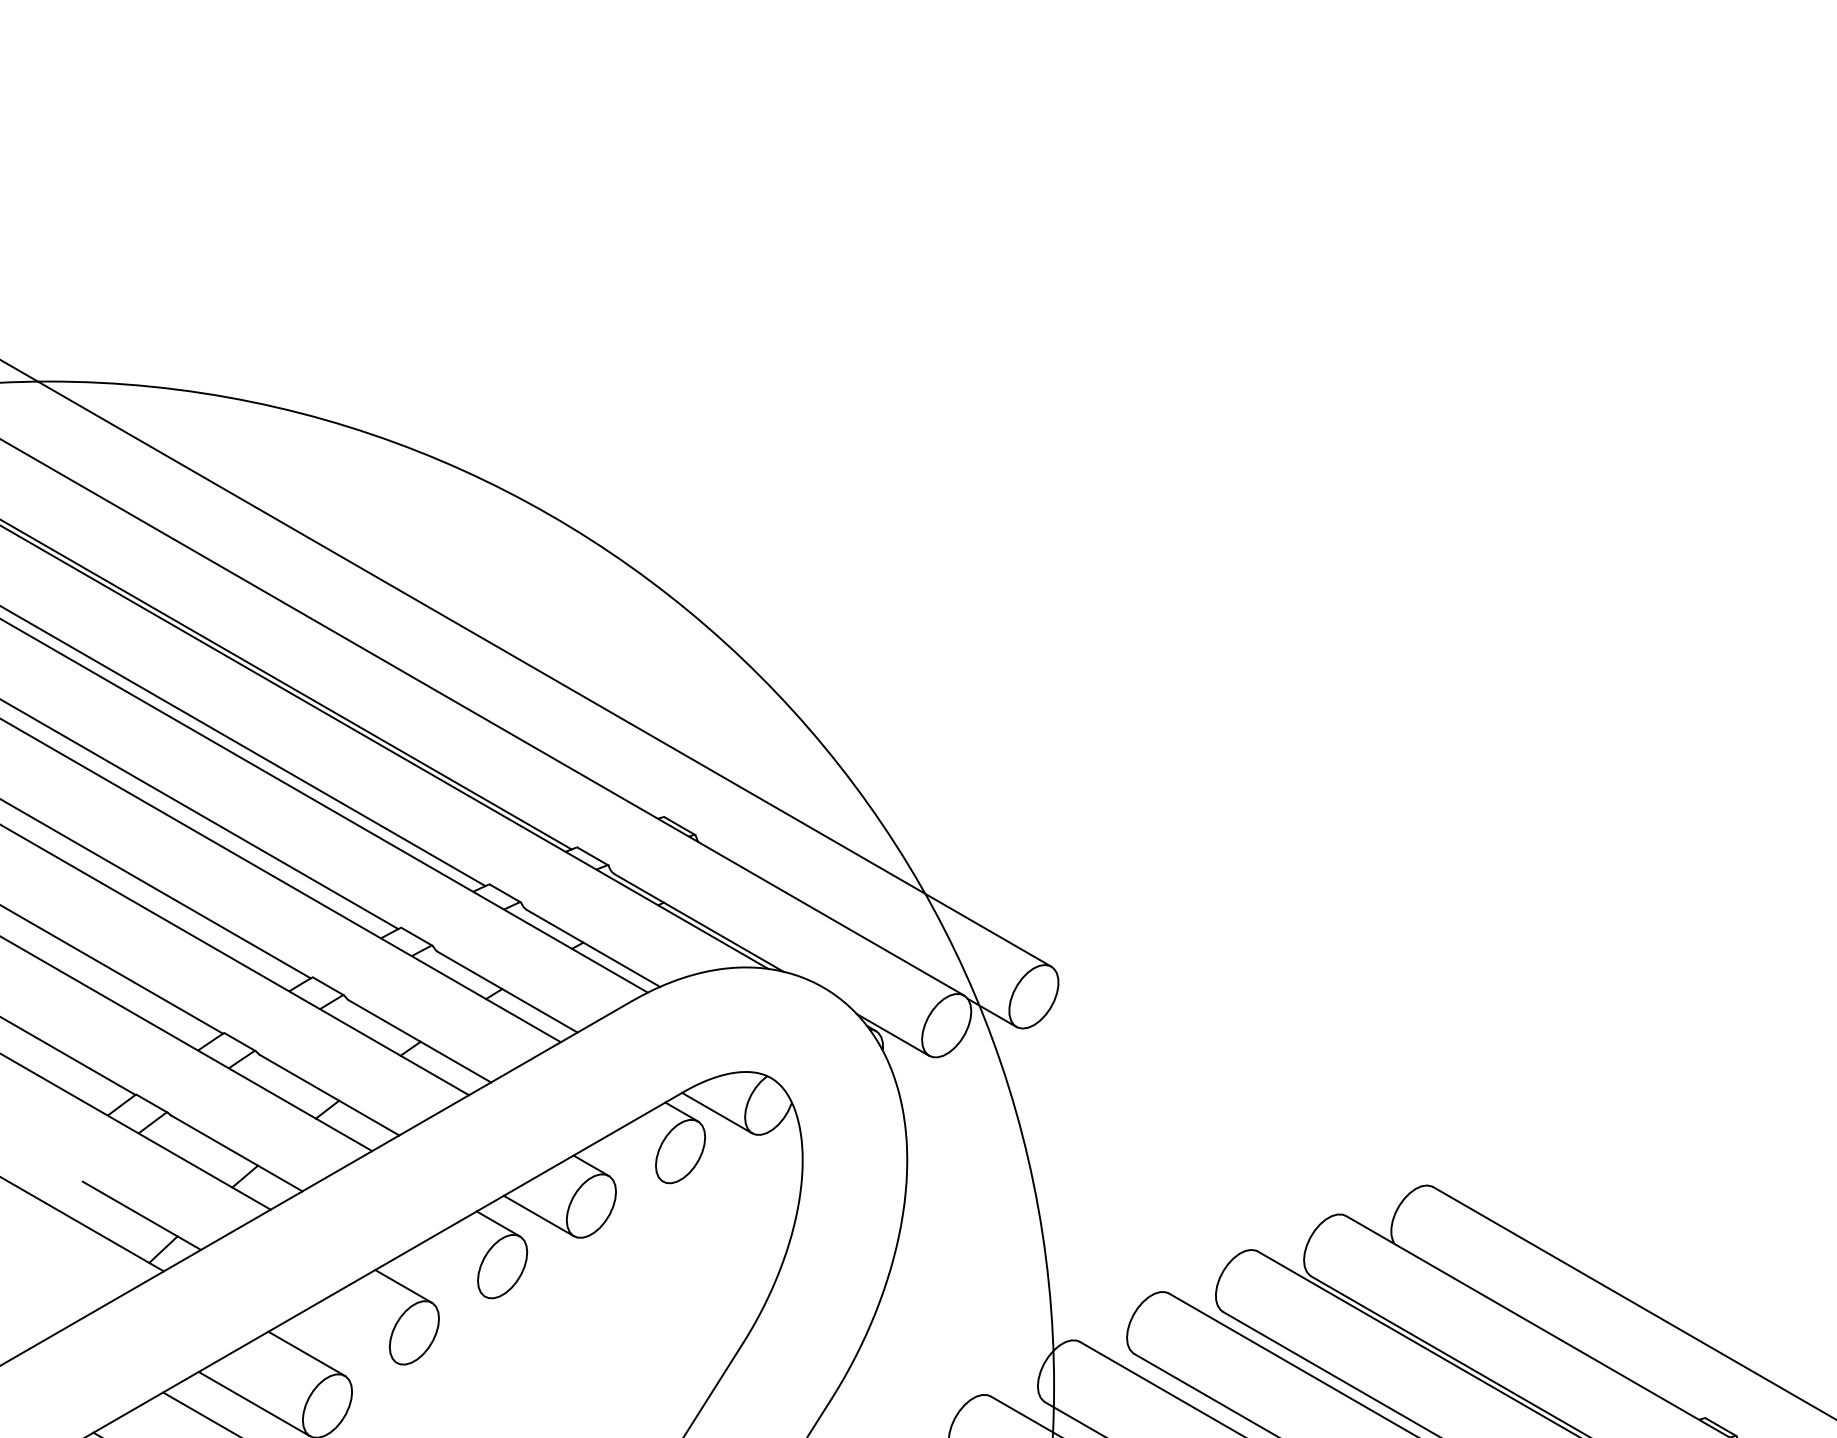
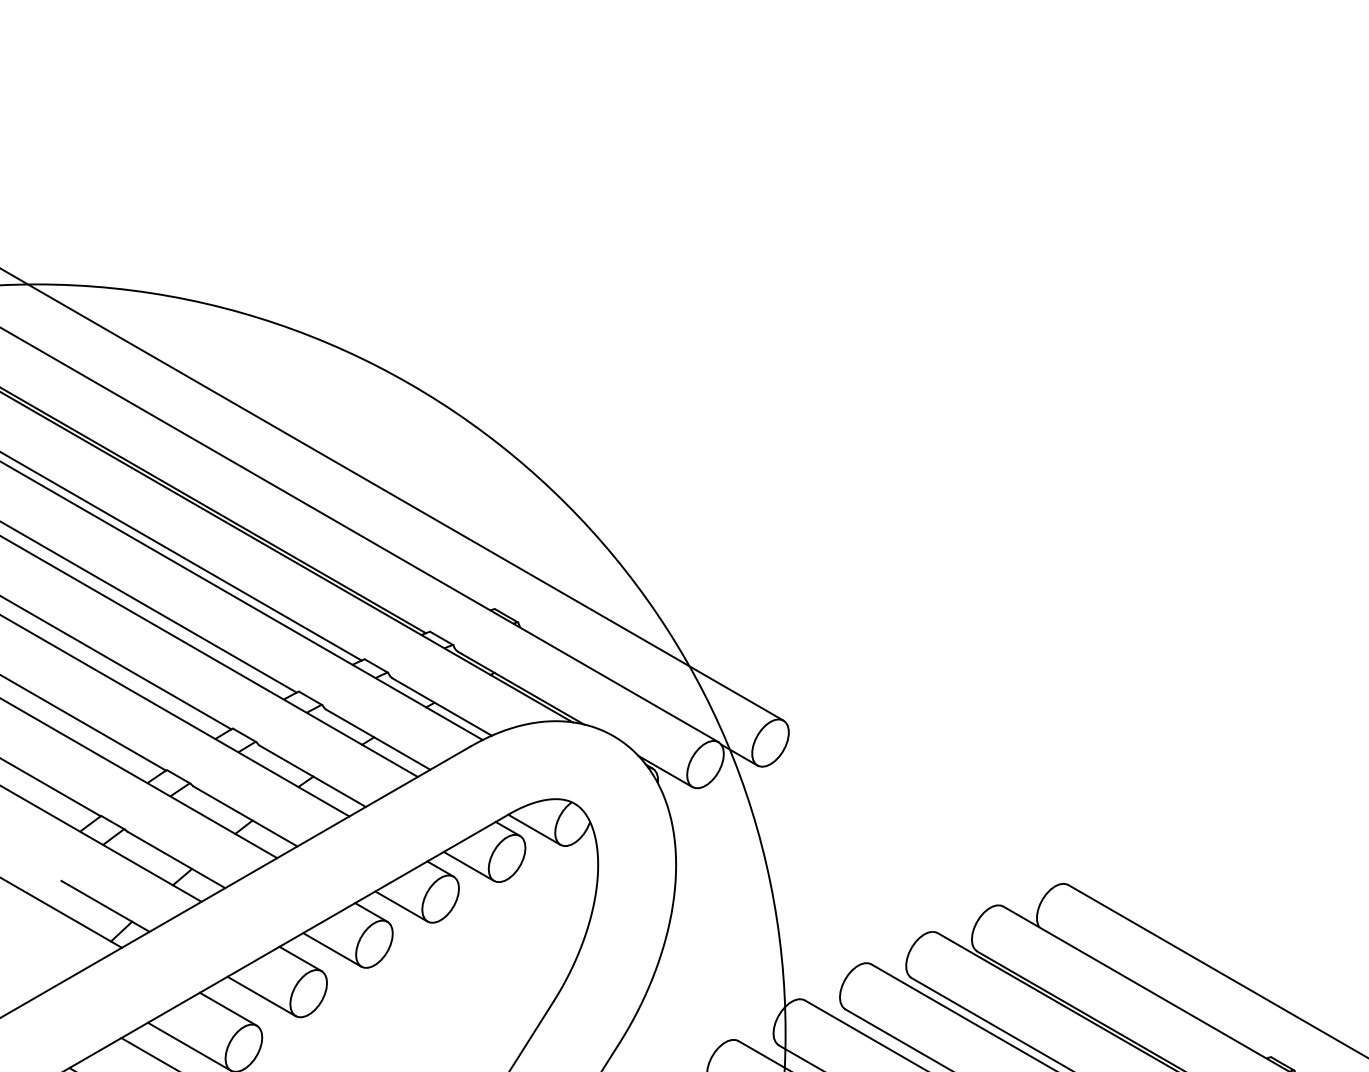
line: (629, 1161) -> (469, 865), added
line: (446, 1273) -> (332, 949), added
line: (351, 1336) -> (261, 996), added

